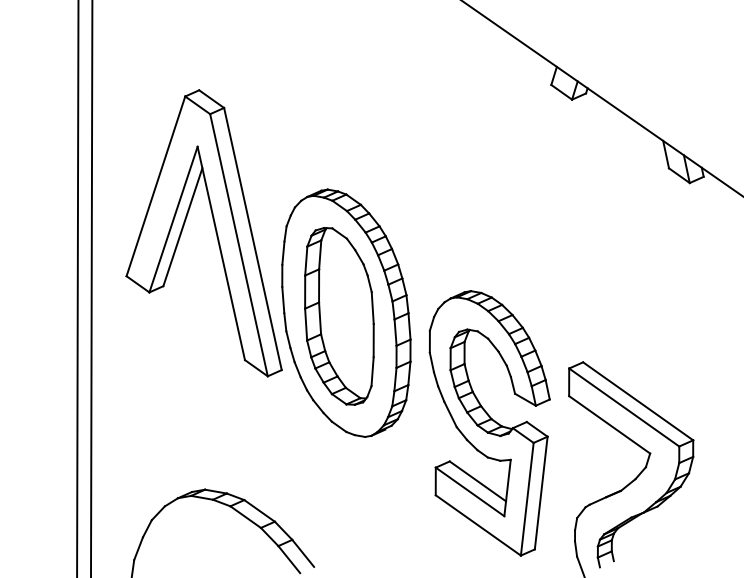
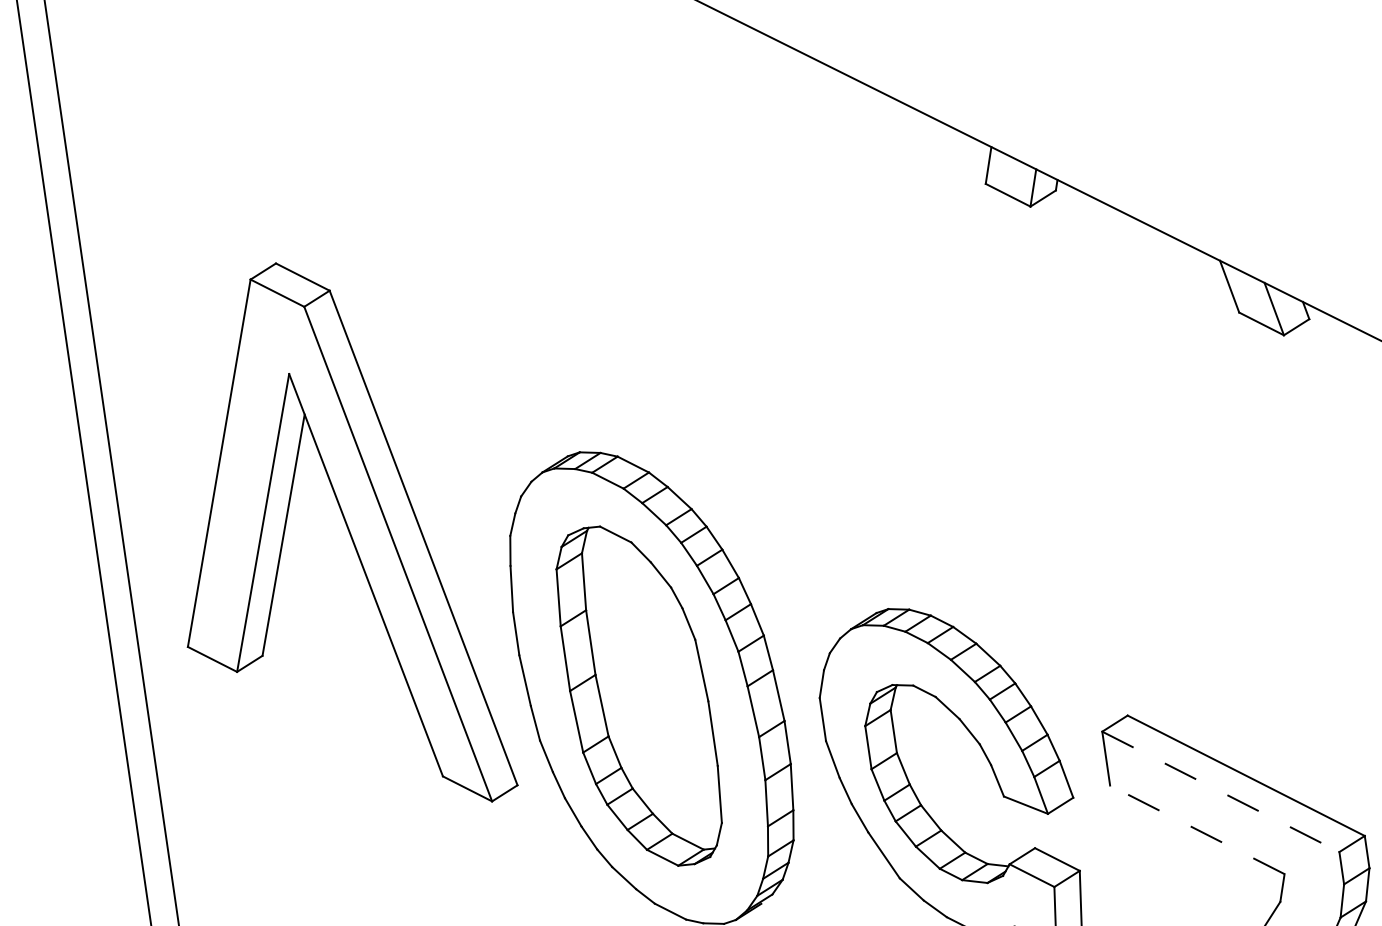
part: (215, 232) -> (348, 536), moved
line: (624, 407) -> (1221, 791), solid -> dashed
line: (609, 424) -> (1196, 829), solid -> dashed

